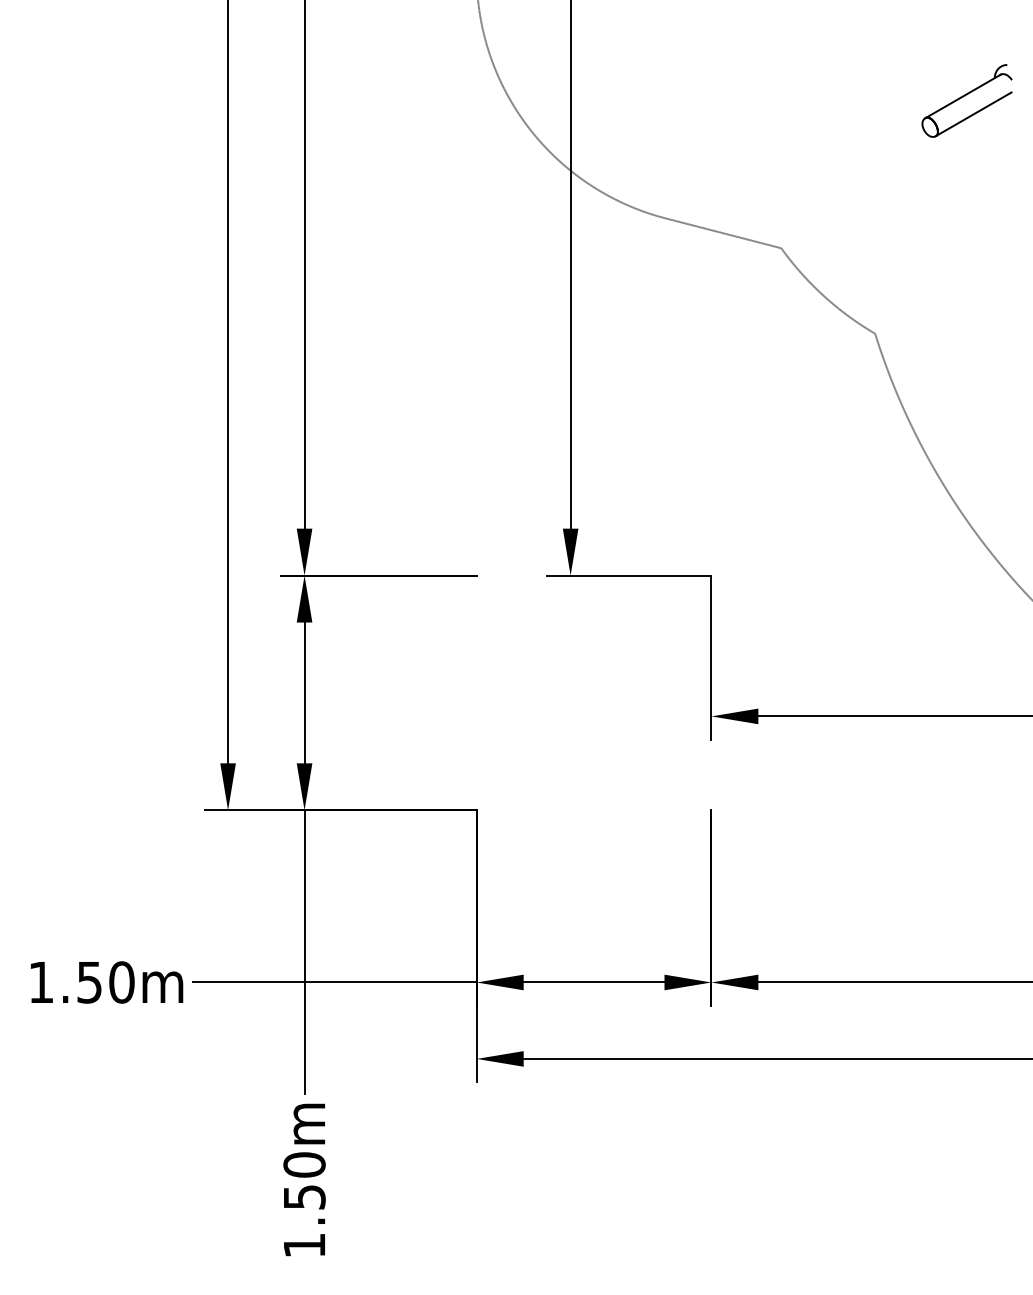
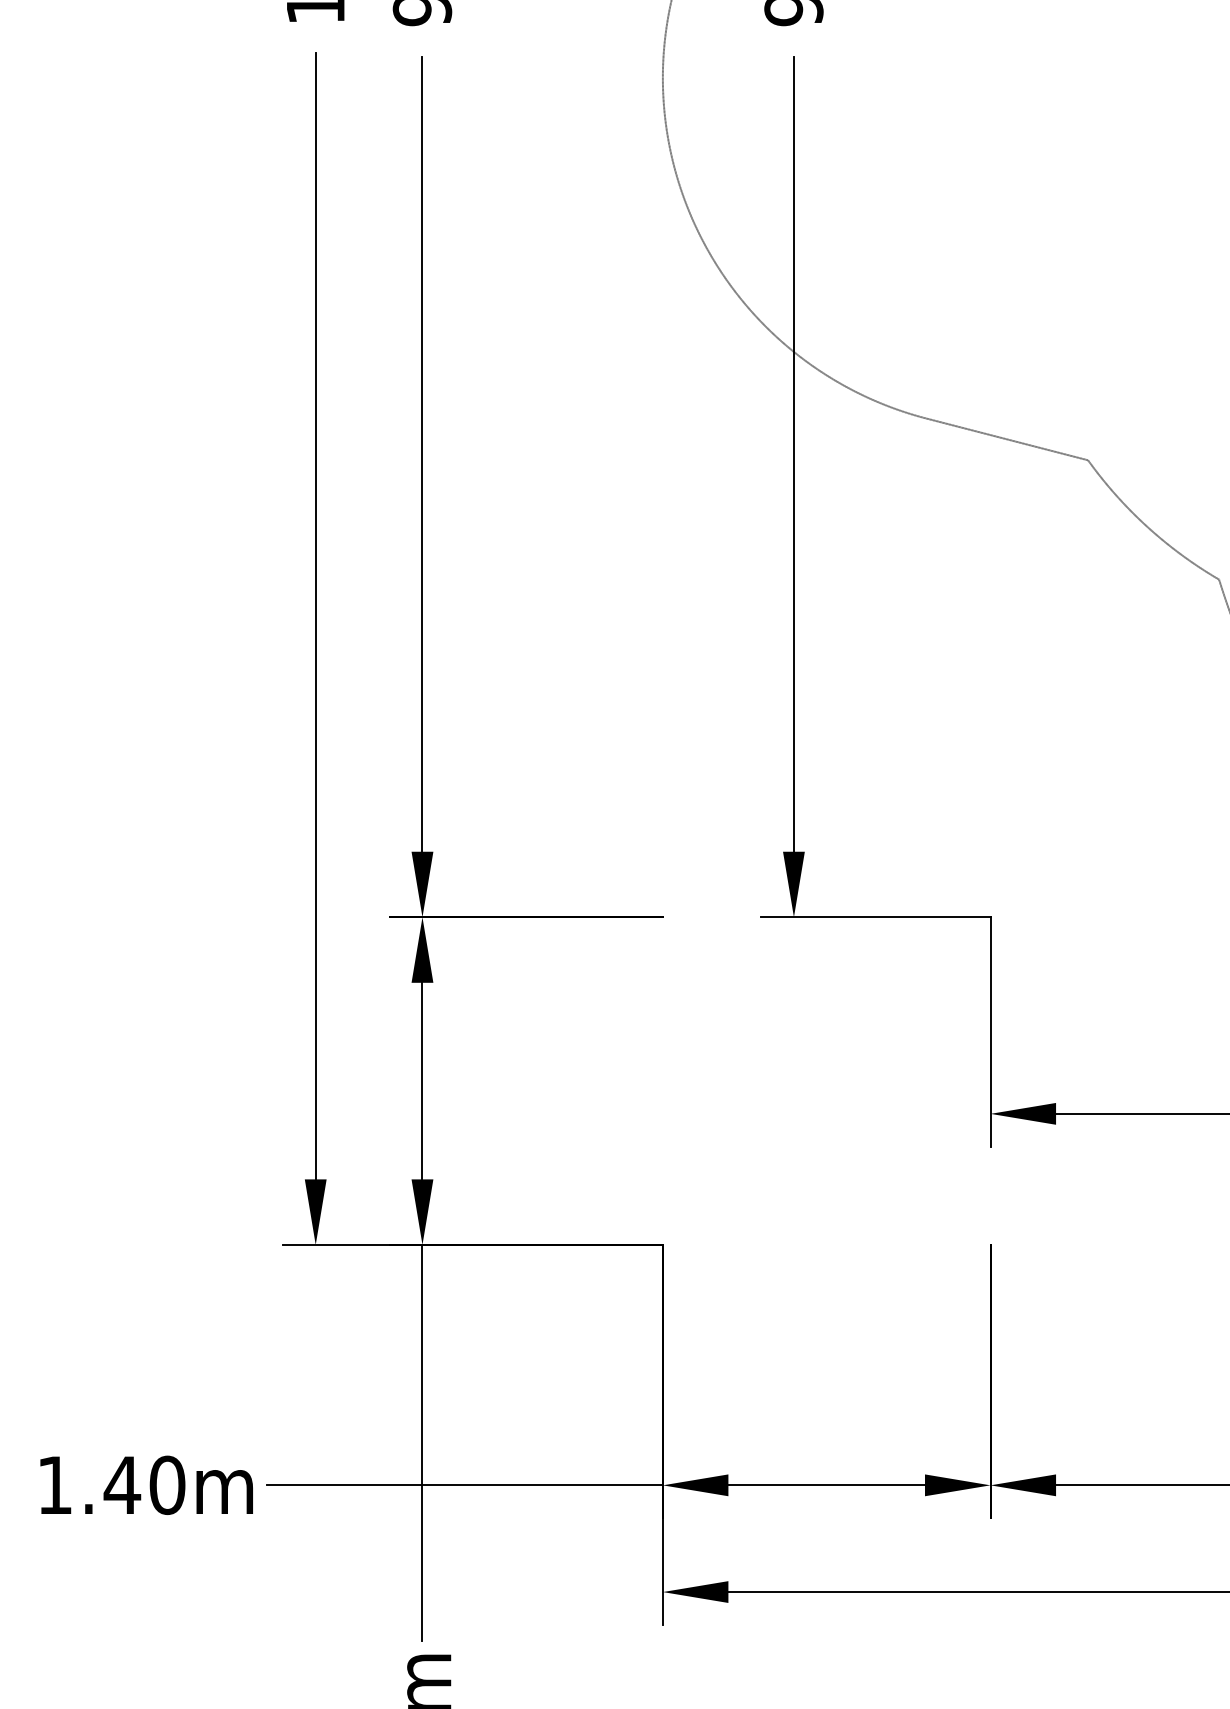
text: (89, 982) -> (122, 1485), 1.50m -> 1.40m

